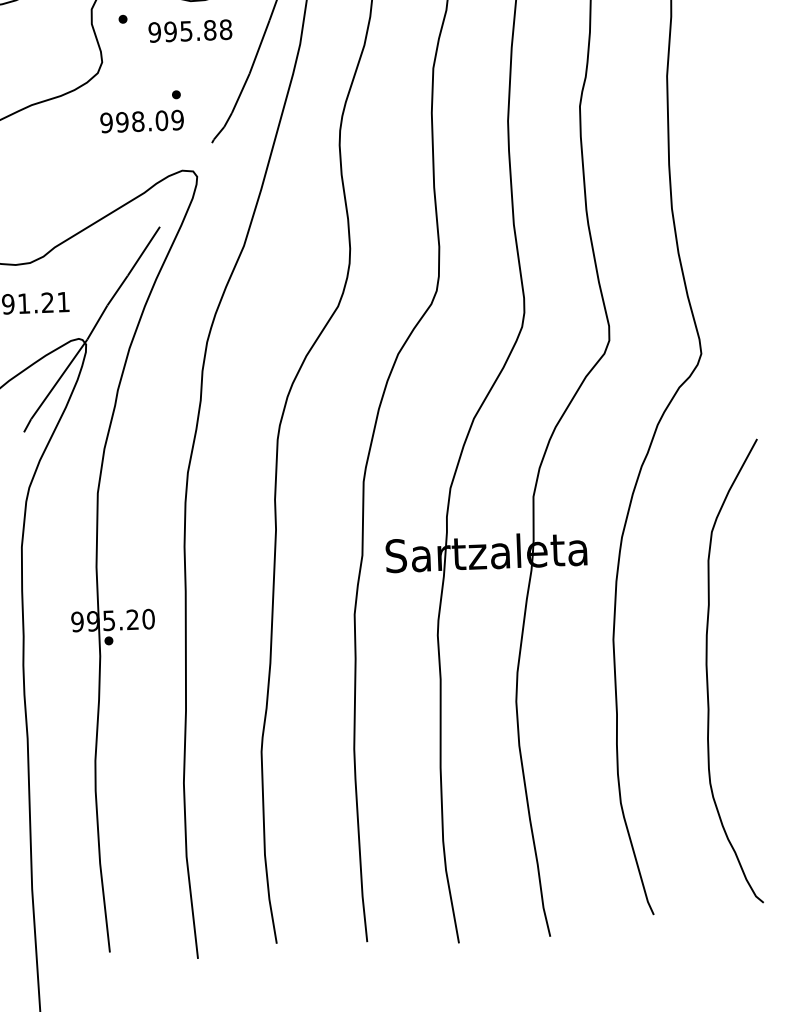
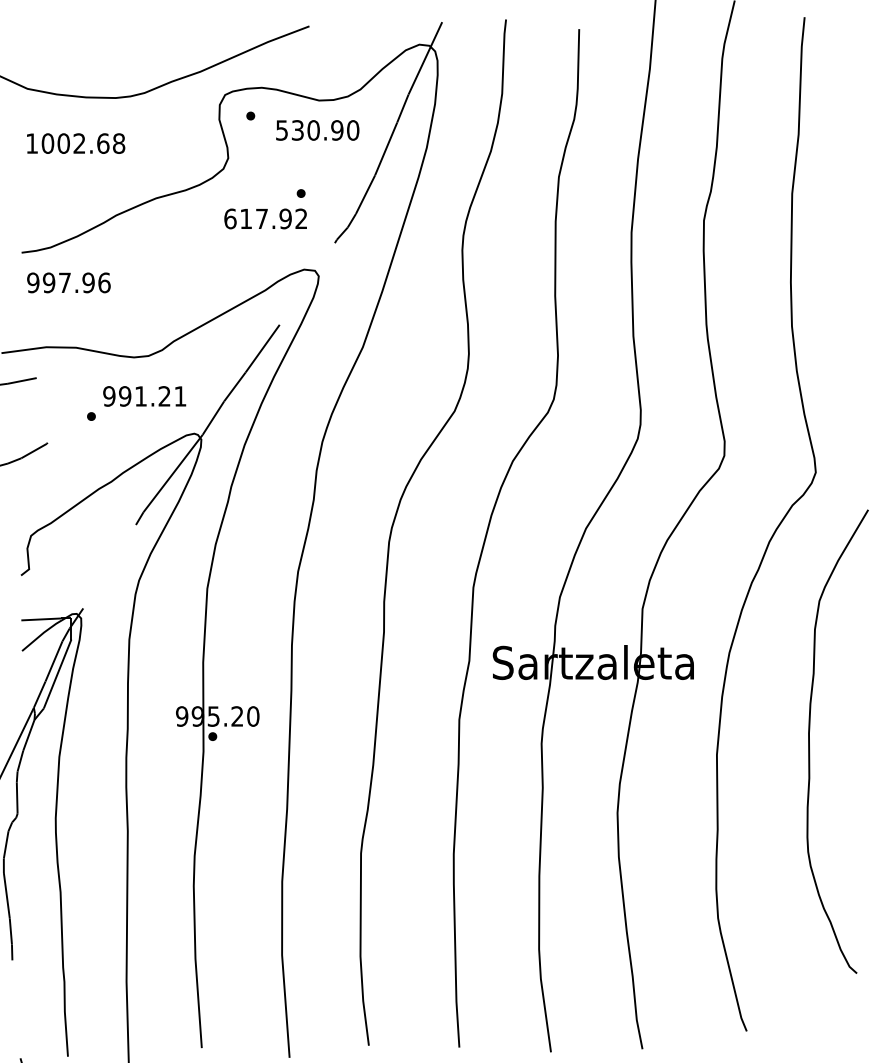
text: (190, 31) -> (317, 130), 995.88 -> 530.90
text: (141, 121) -> (265, 218), 998.09 -> 617.92
curve: (707, 672) -> (809, 741), moved

